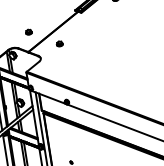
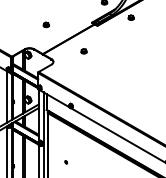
part: (27, 31) -> (45, 24), moved
part: (59, 44) -> (83, 51), moved

